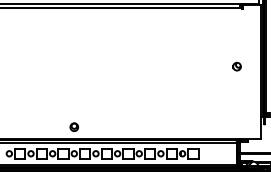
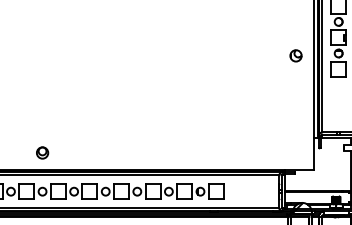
part: (236, 66) -> (295, 55), moved

